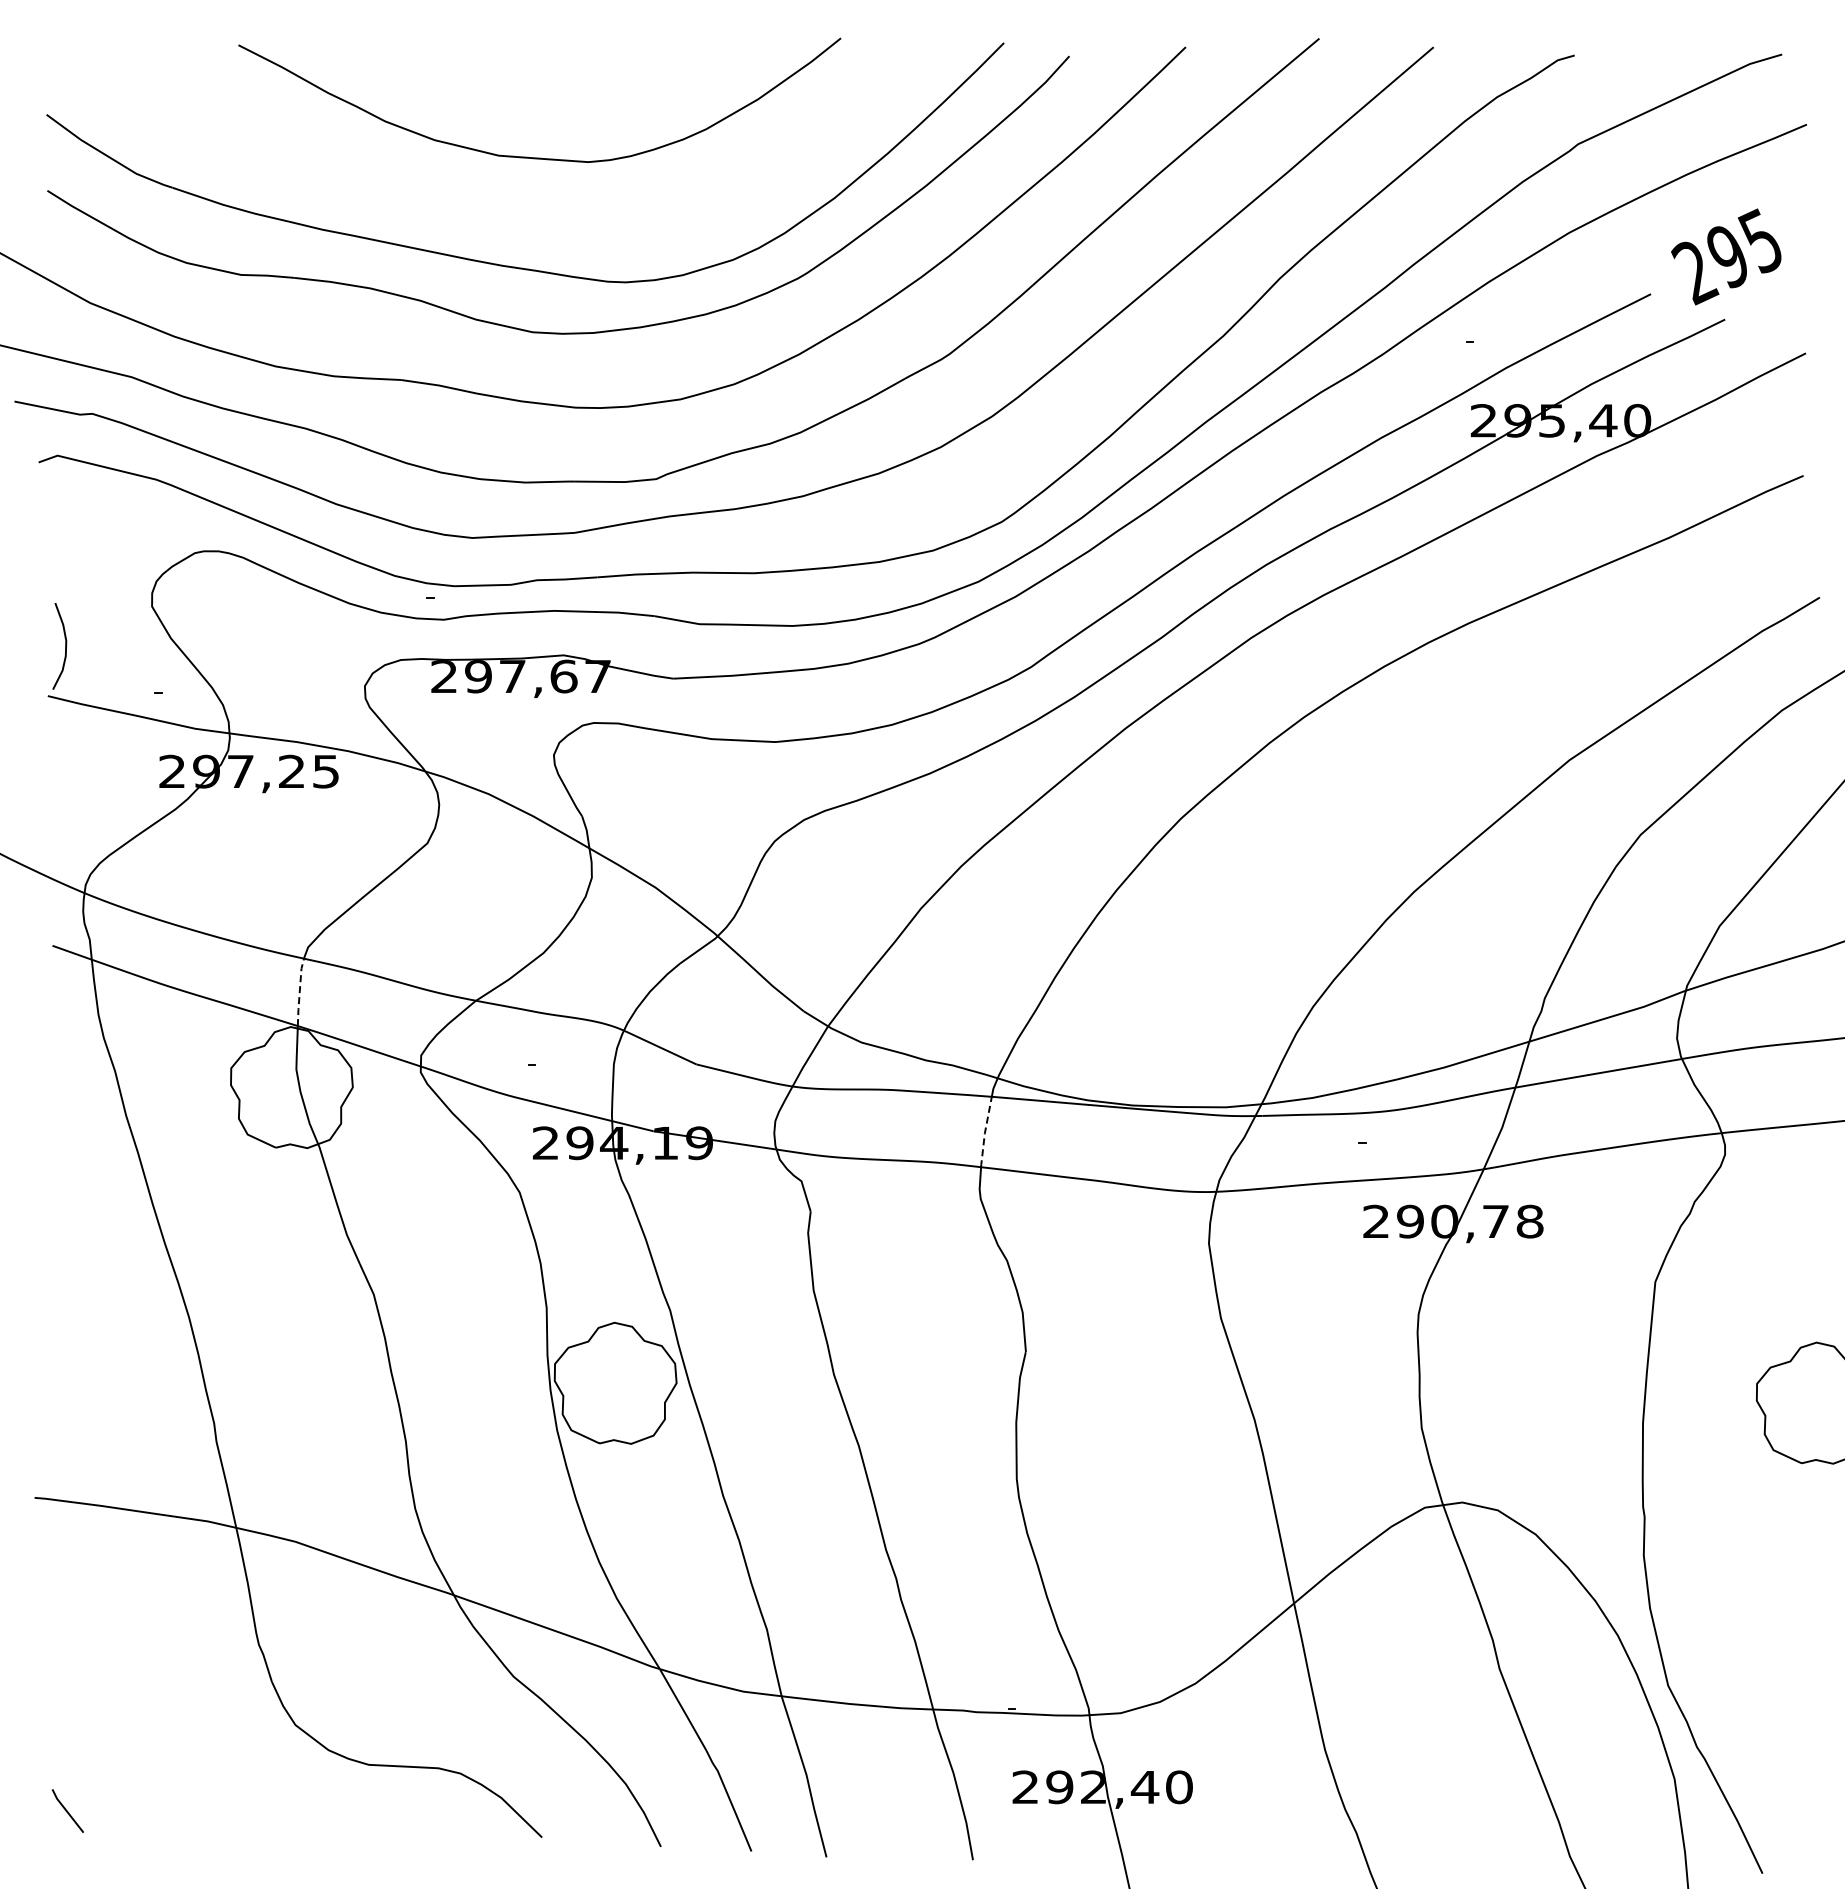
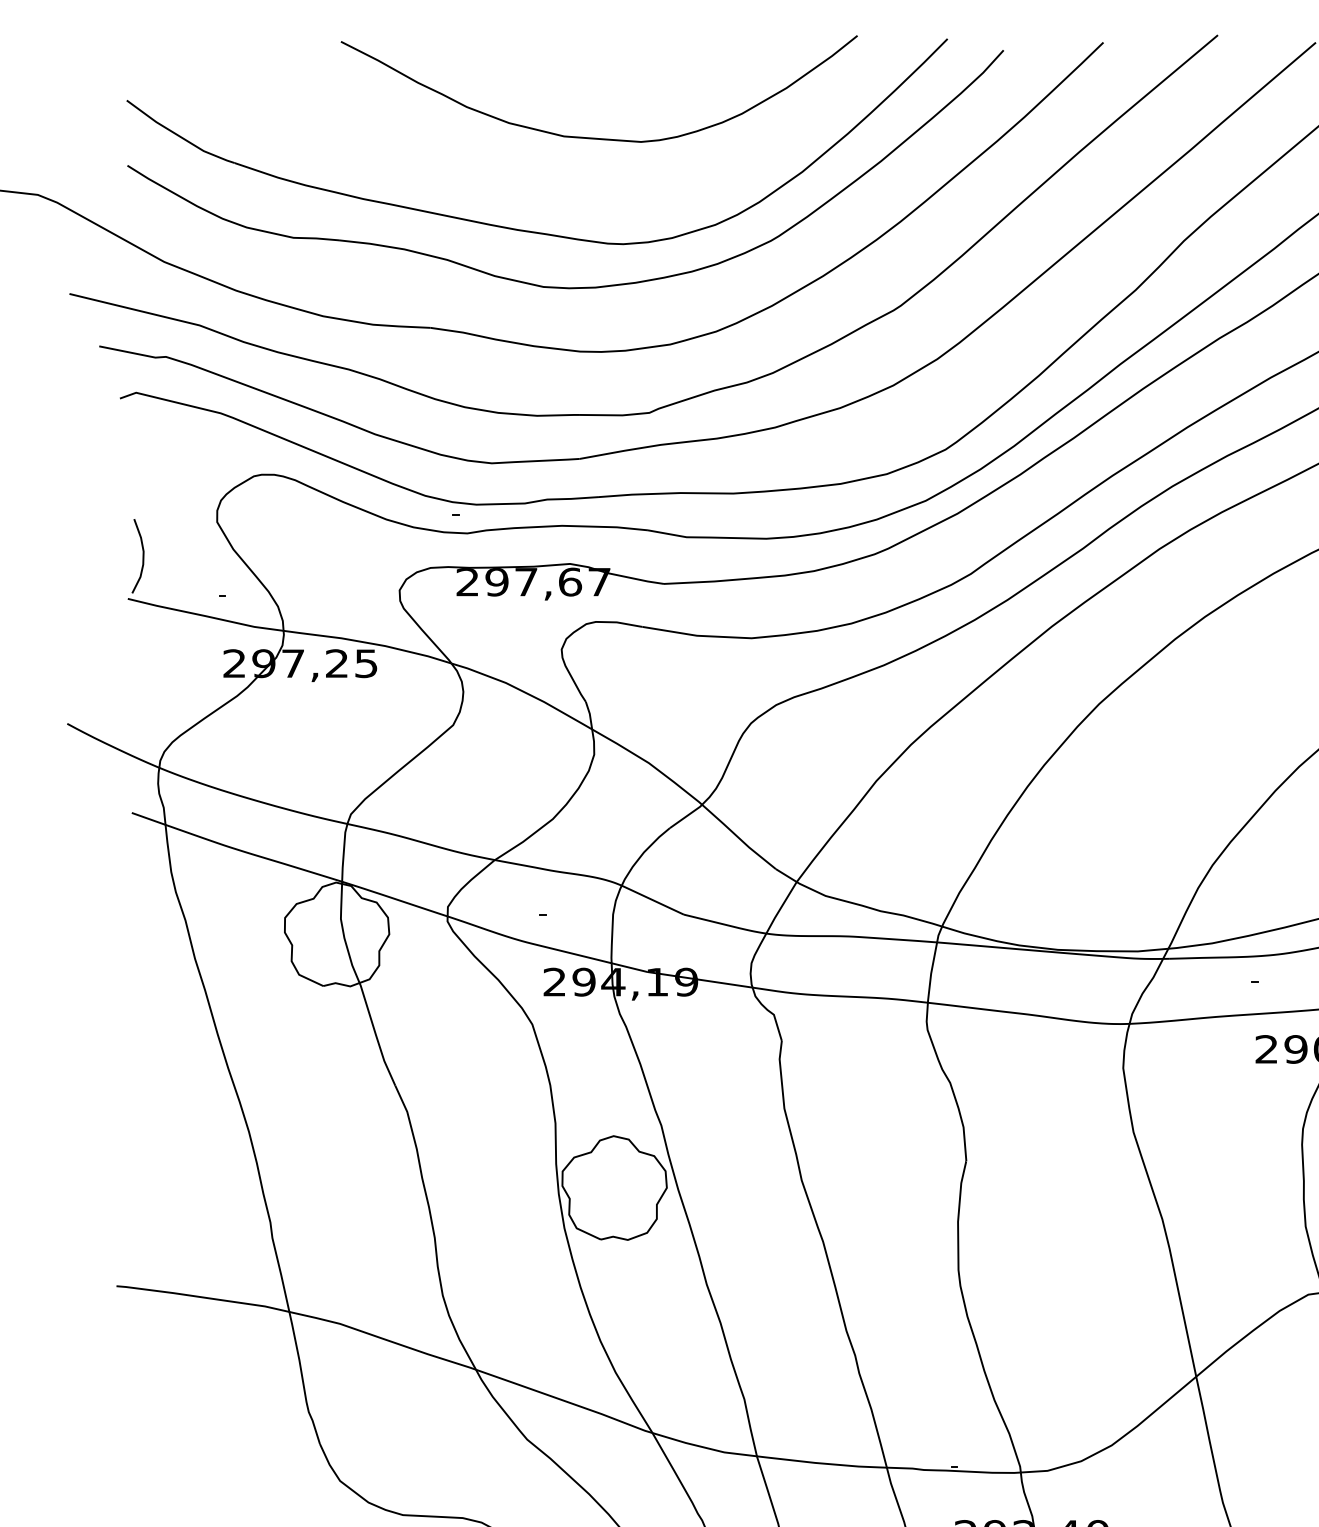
curve: (539, 157) -> (599, 137), moved
line: (299, 992) -> (343, 852), dashed -> solid
line: (985, 1132) -> (931, 973), dashed -> solid

